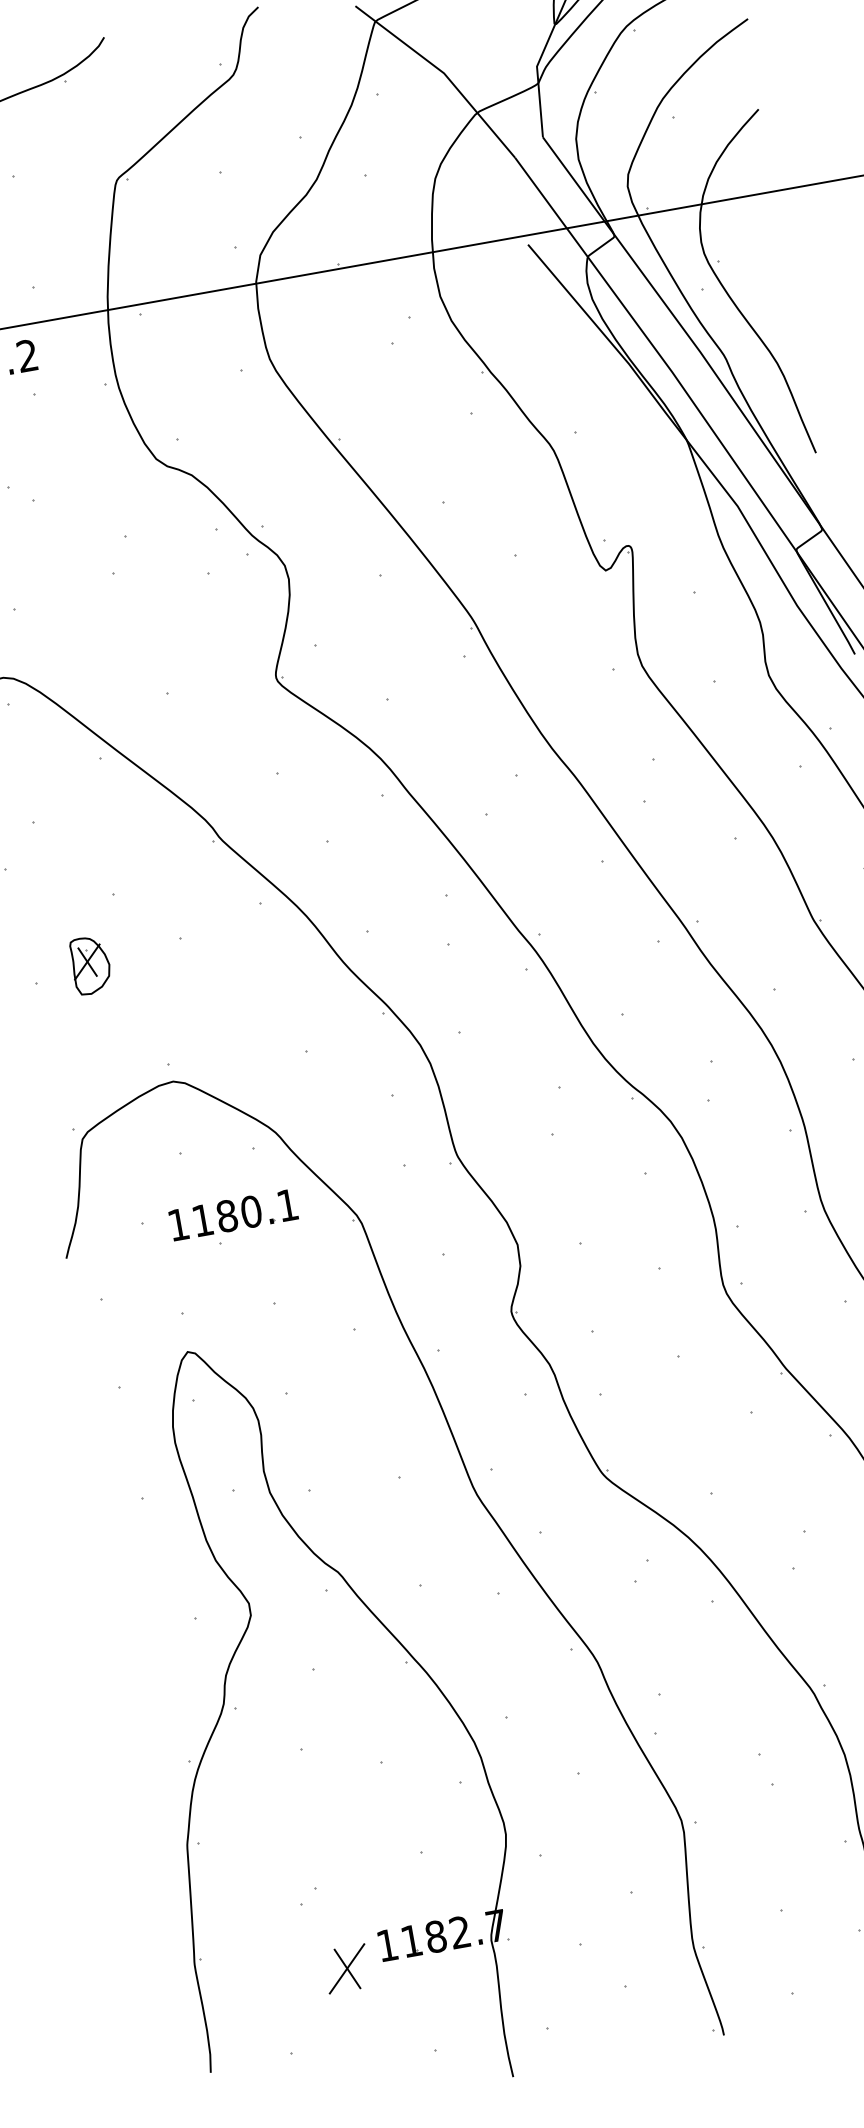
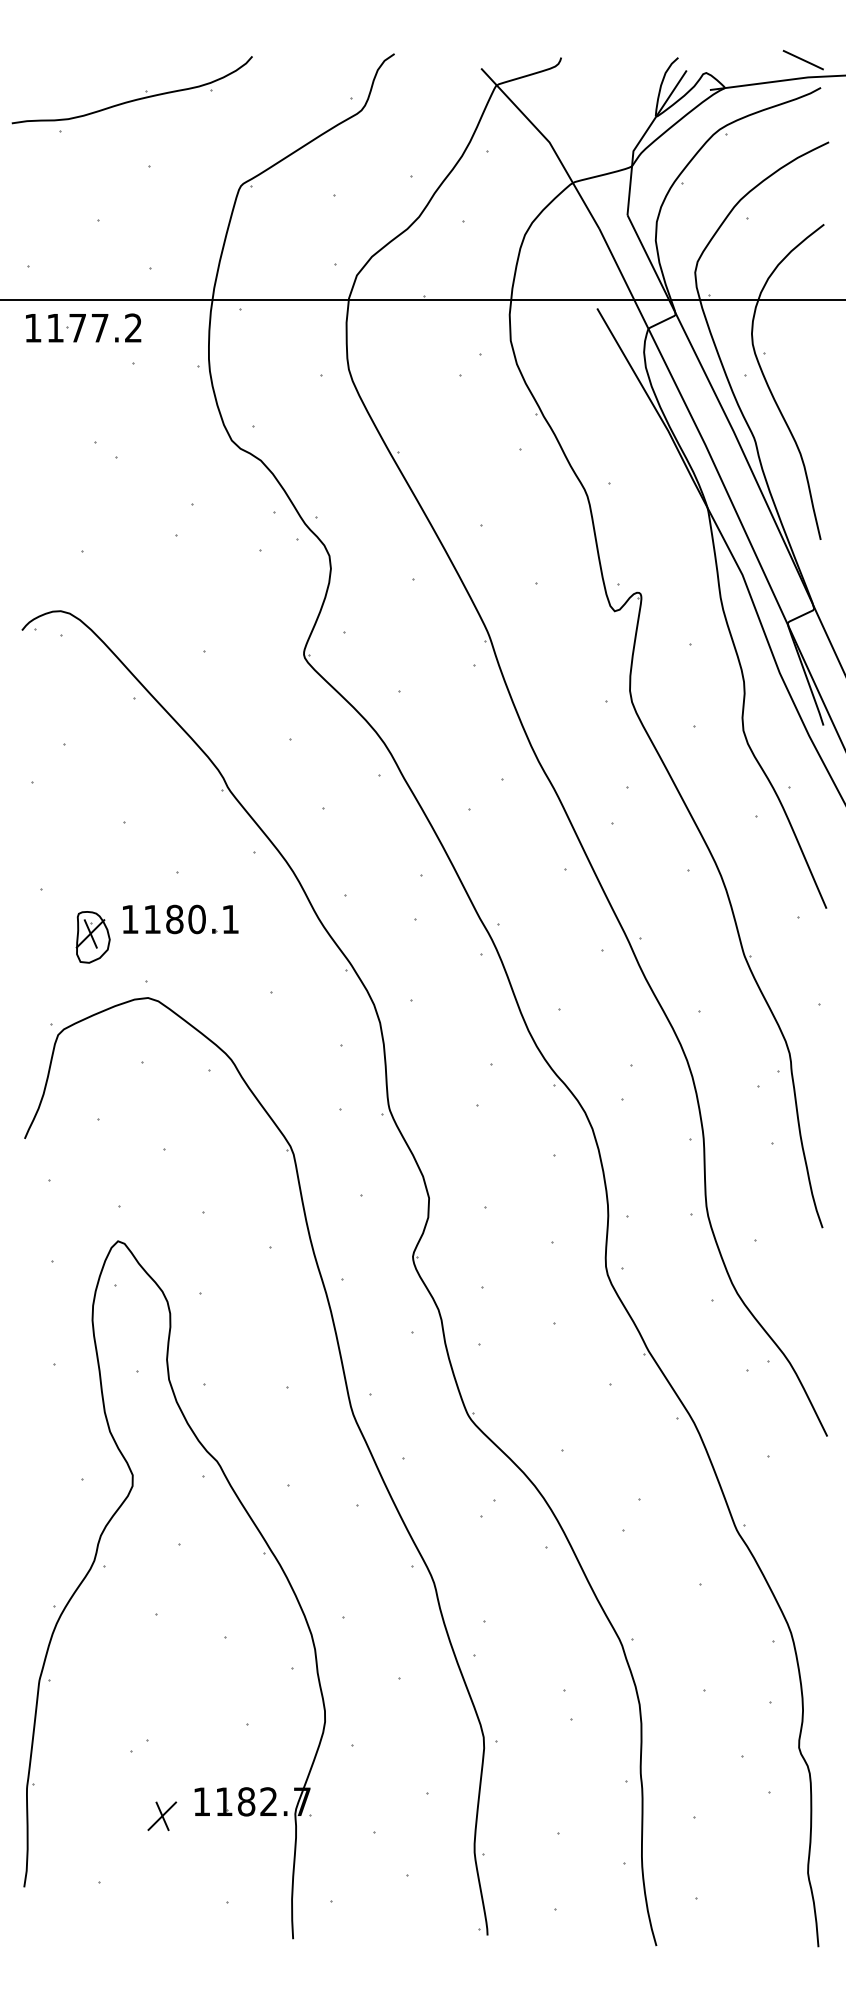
part: (90, 965) -> (92, 937), moved
part: (233, 1215) -> (180, 919), moved
part: (347, 1967) -> (162, 1815), size x0.71

